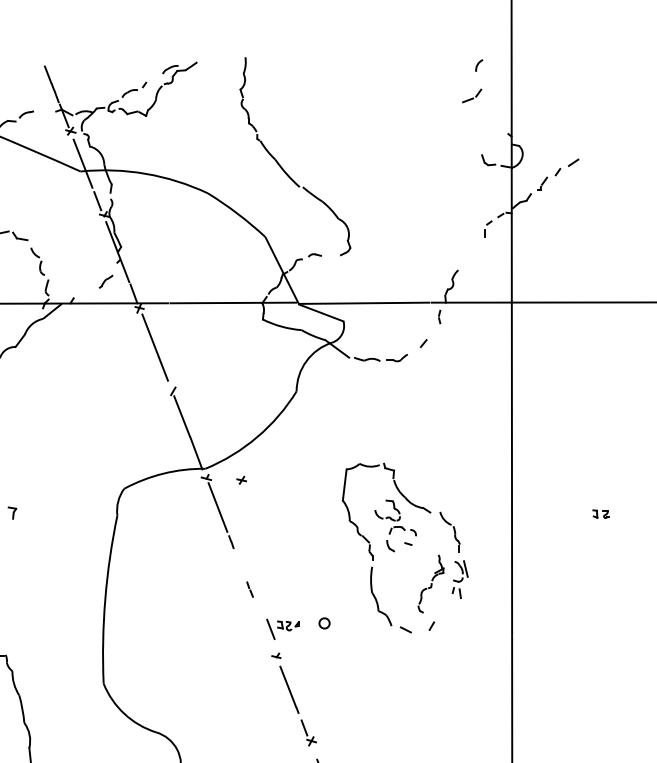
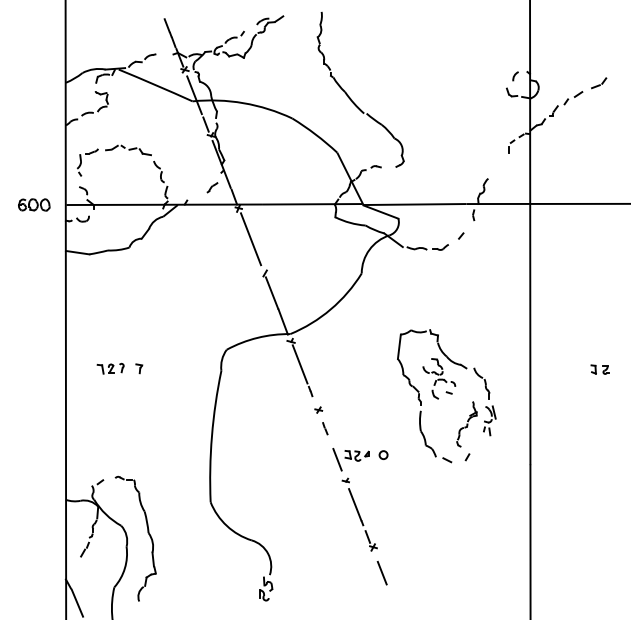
arc: (479, 65) -> (515, 76), moved
part: (472, 96) -> (599, 83), moved
part: (241, 479) -> (318, 409), moved
part: (600, 514) -> (599, 369), size x1.43
part: (282, 628) -> (350, 459), size x1.43

